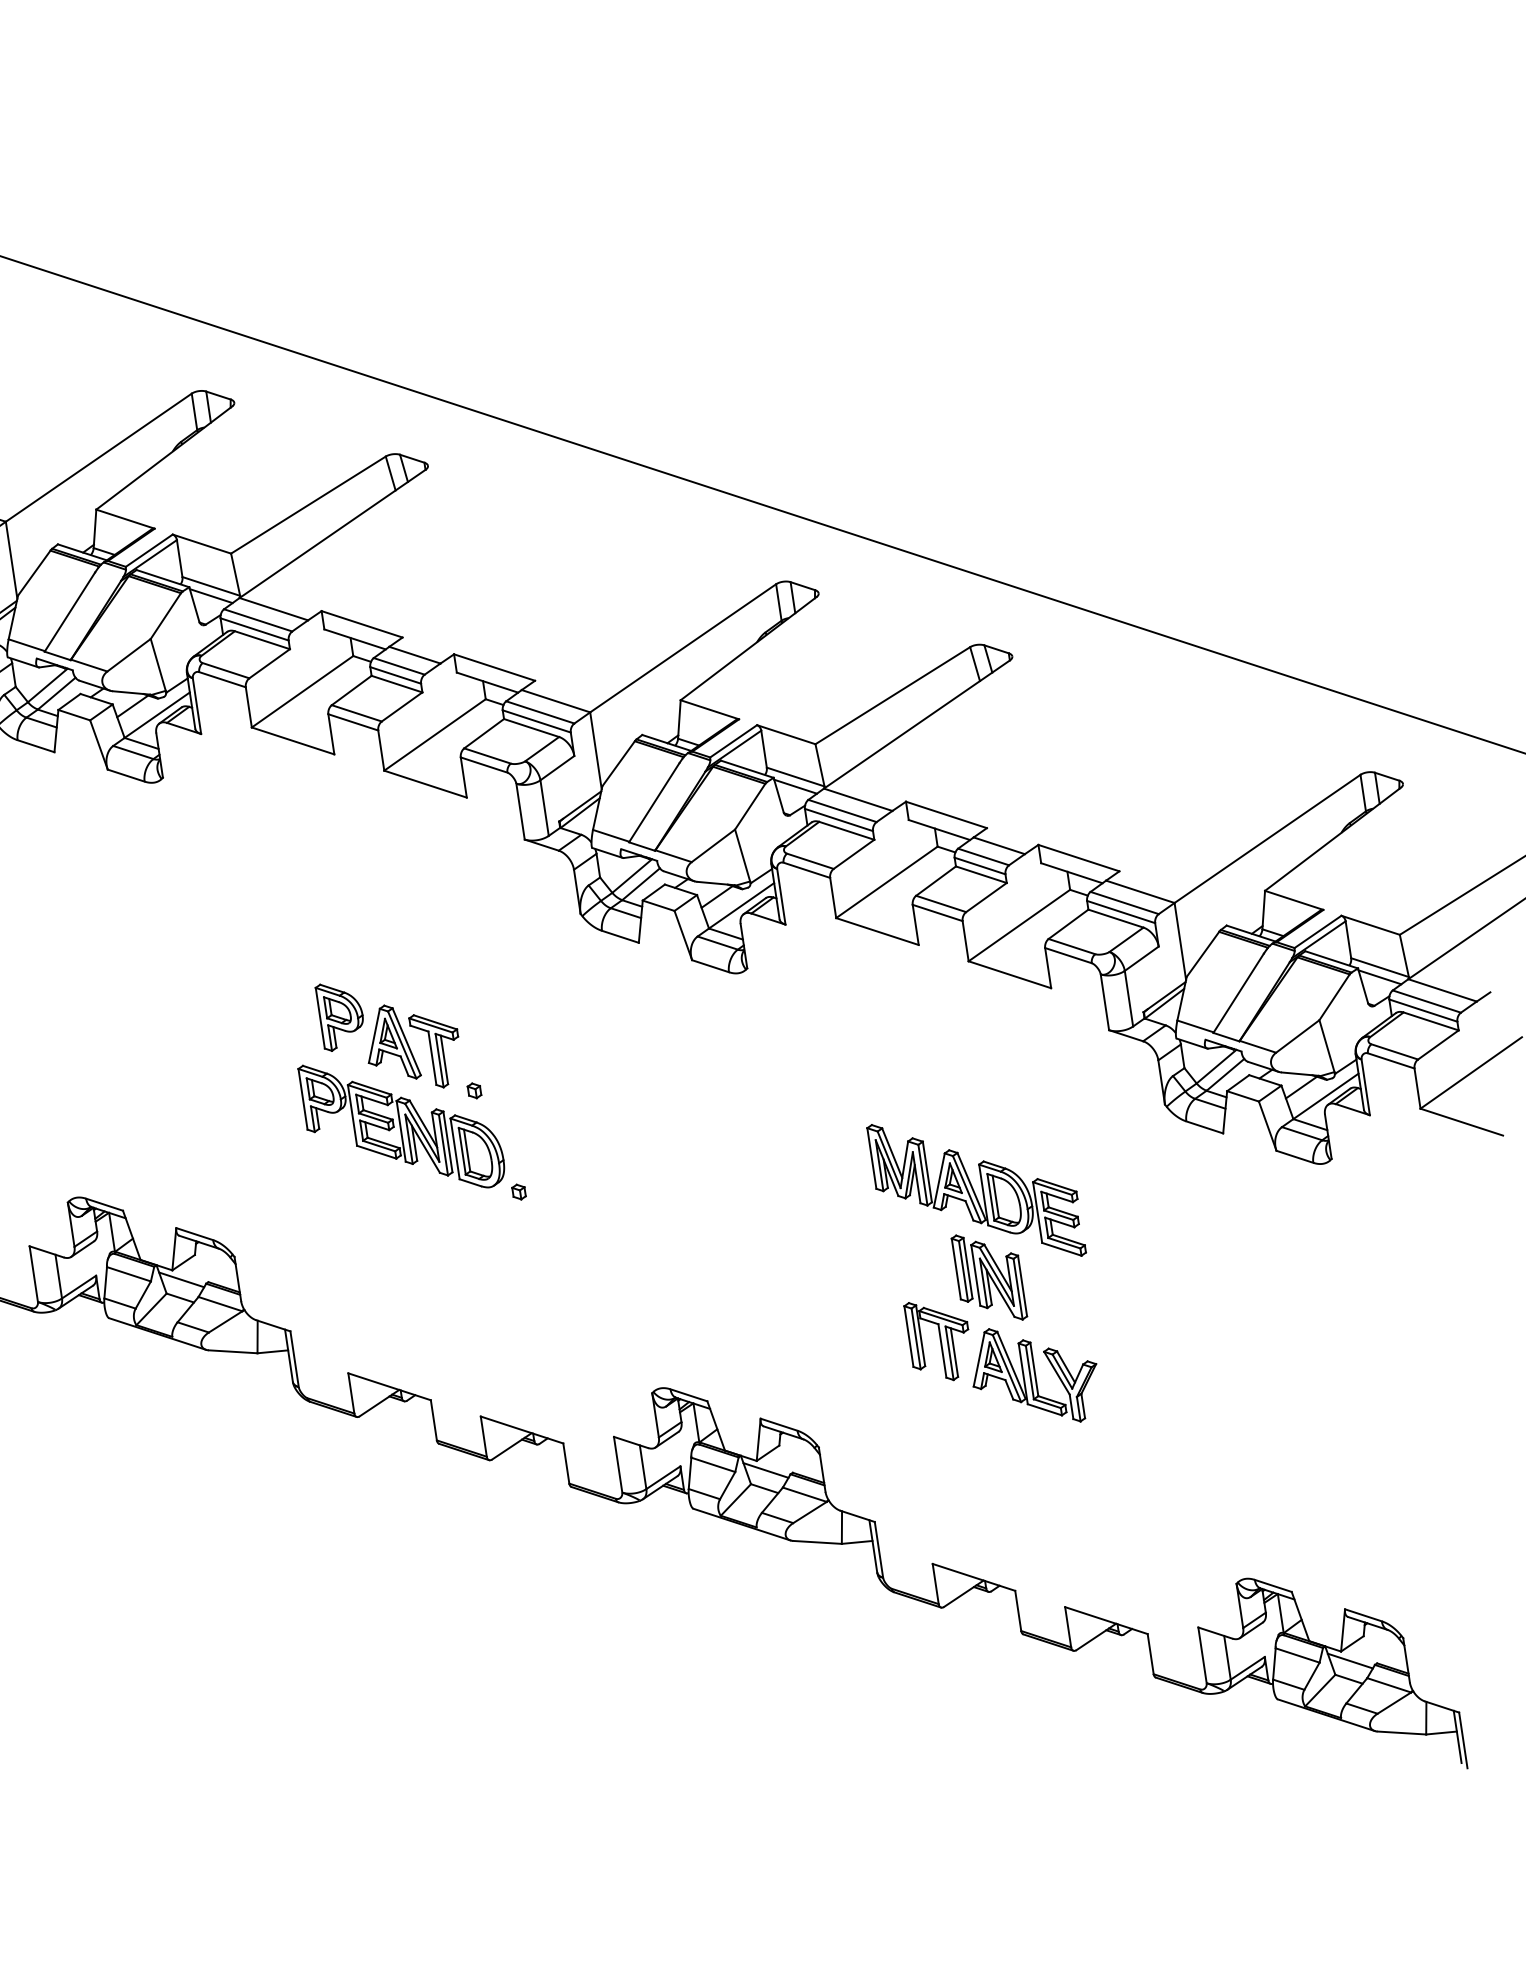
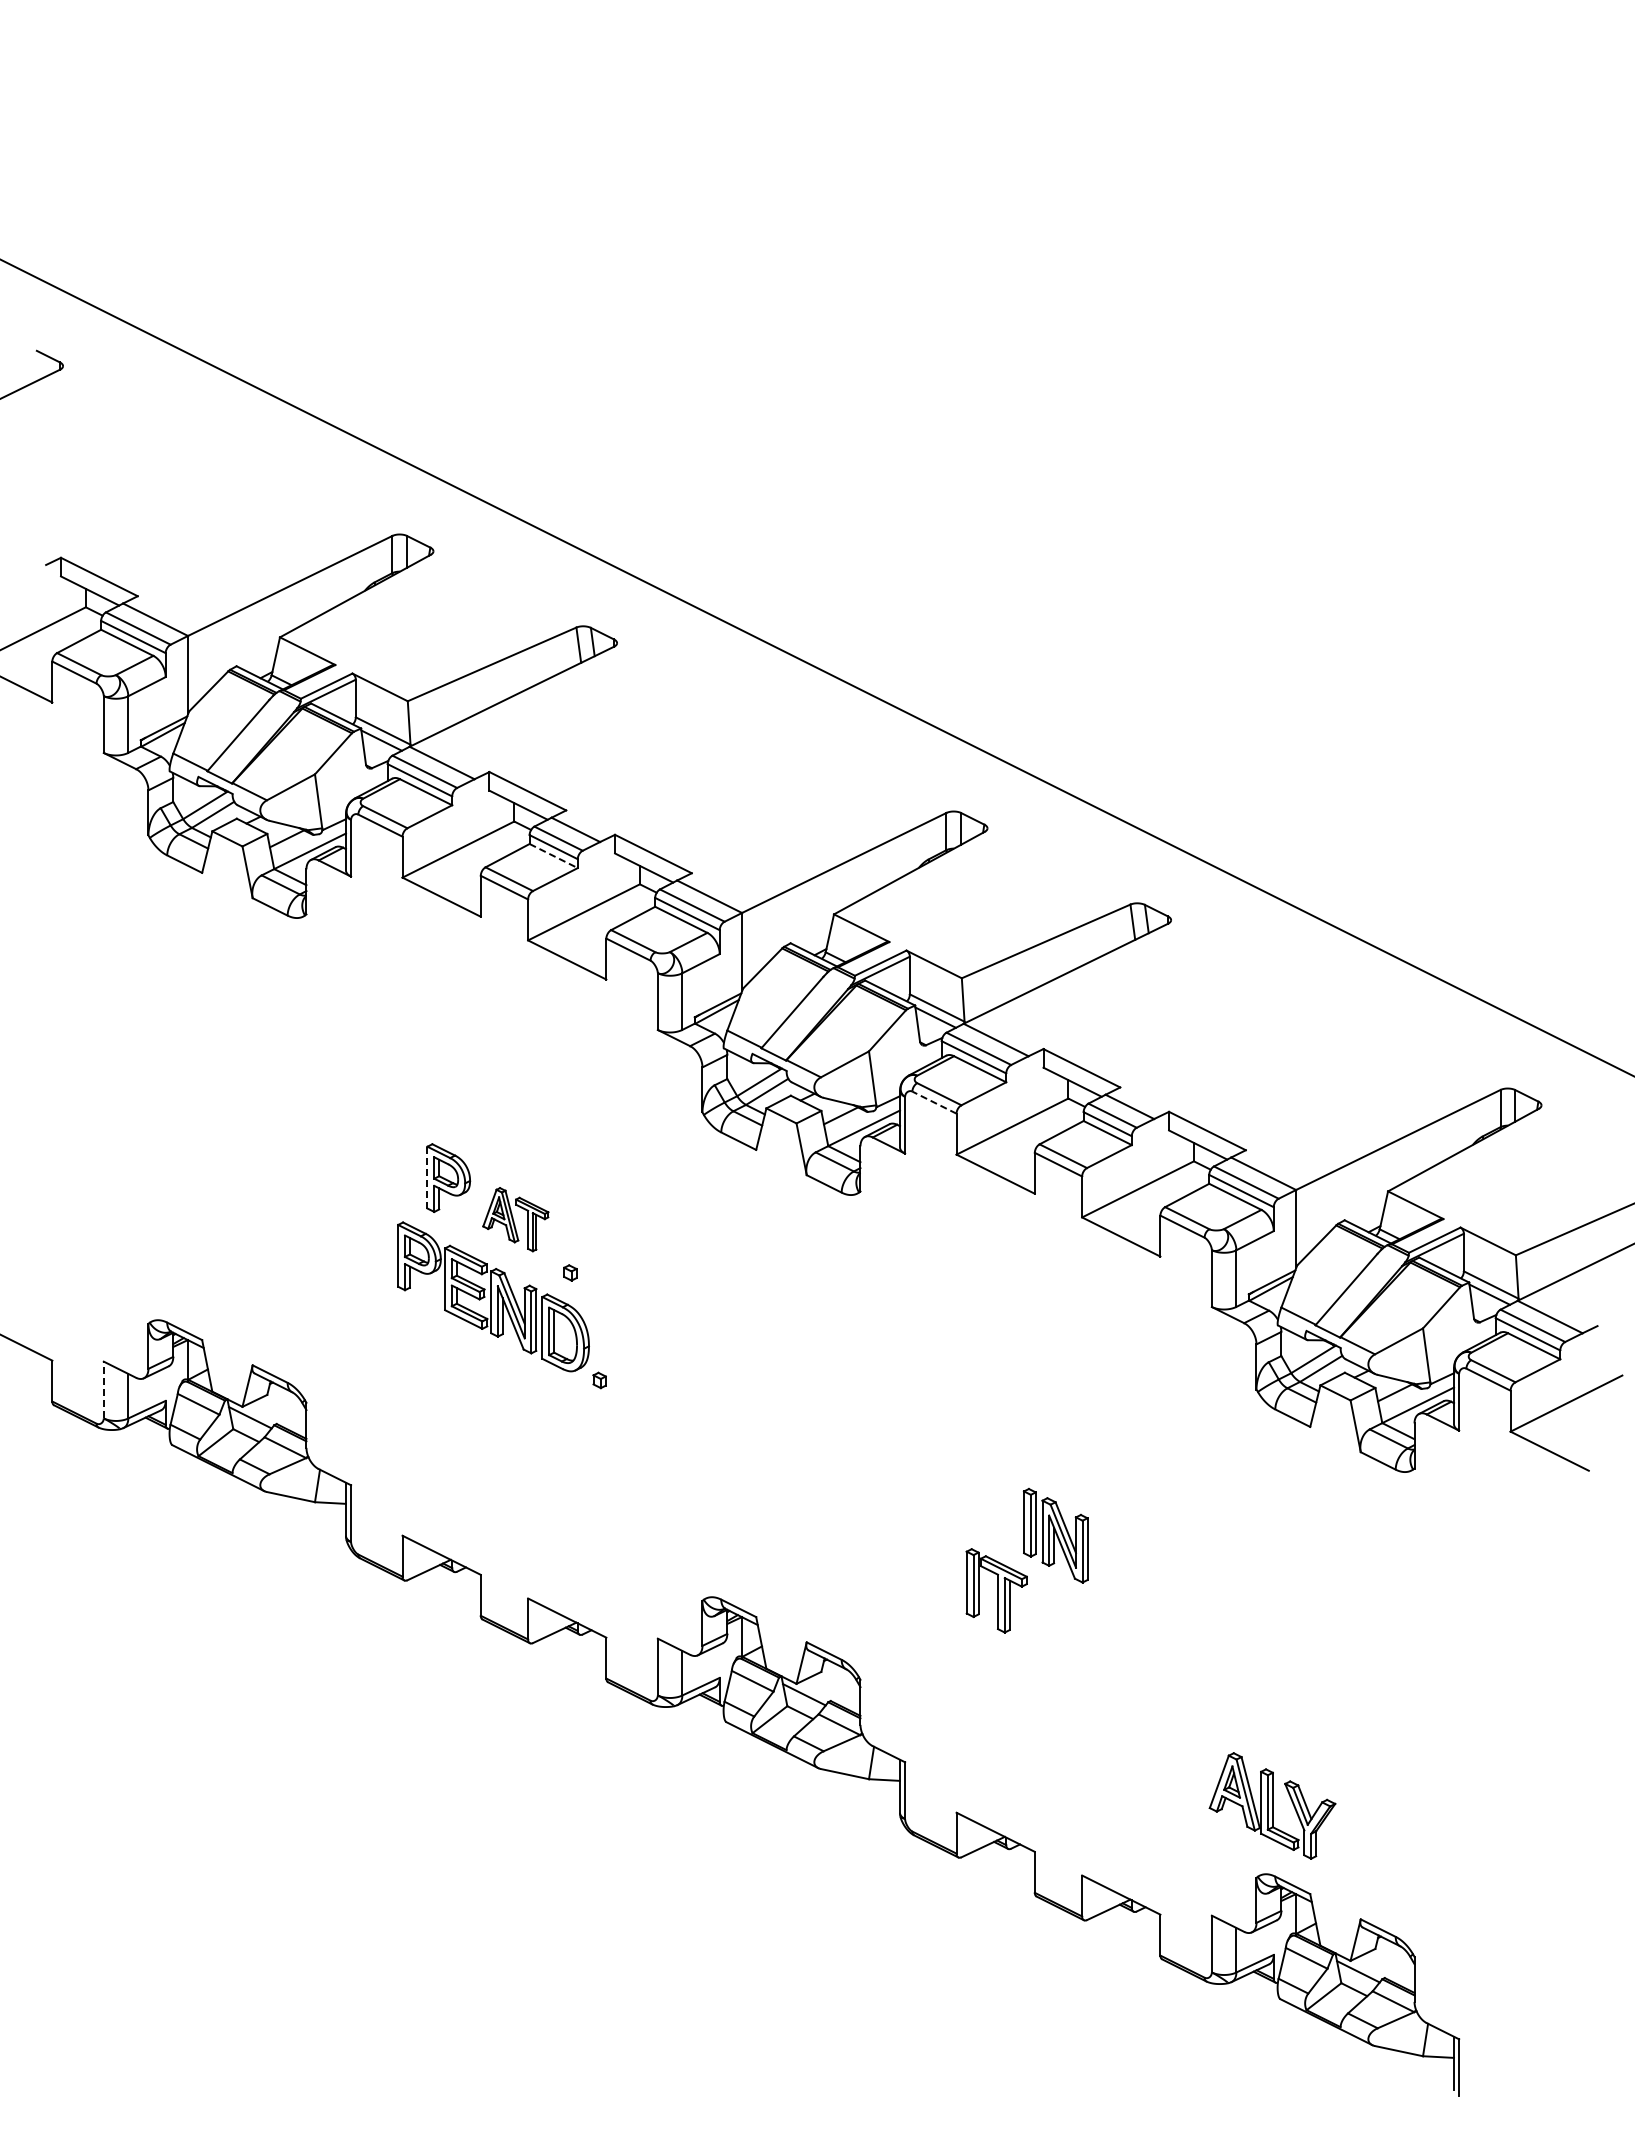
line: (396, 684) -> (553, 856), solid -> dashed
line: (806, 870) -> (934, 1102), solid -> dashed
line: (320, 1018) -> (427, 1177), solid -> dashed
part: (412, 1046) -> (515, 1219), size x0.7
part: (976, 1190) -> (1055, 1446), removed
line: (33, 1273) -> (103, 1389), solid -> dashed
part: (1034, 1374) -> (1272, 1805), moved

